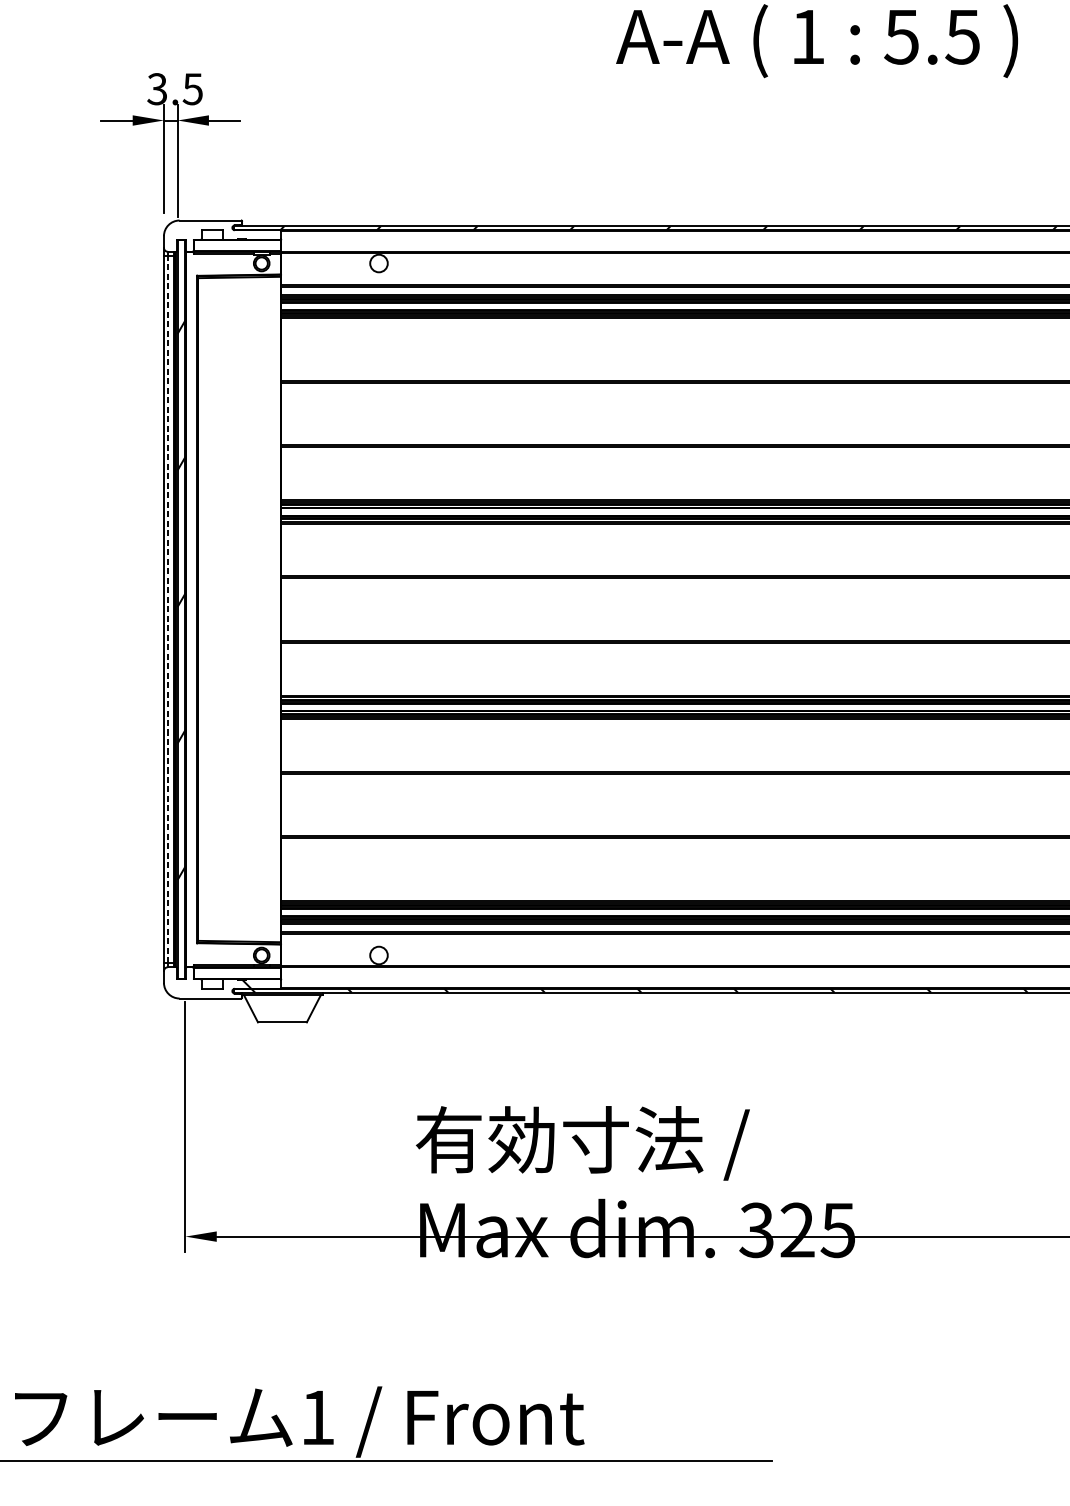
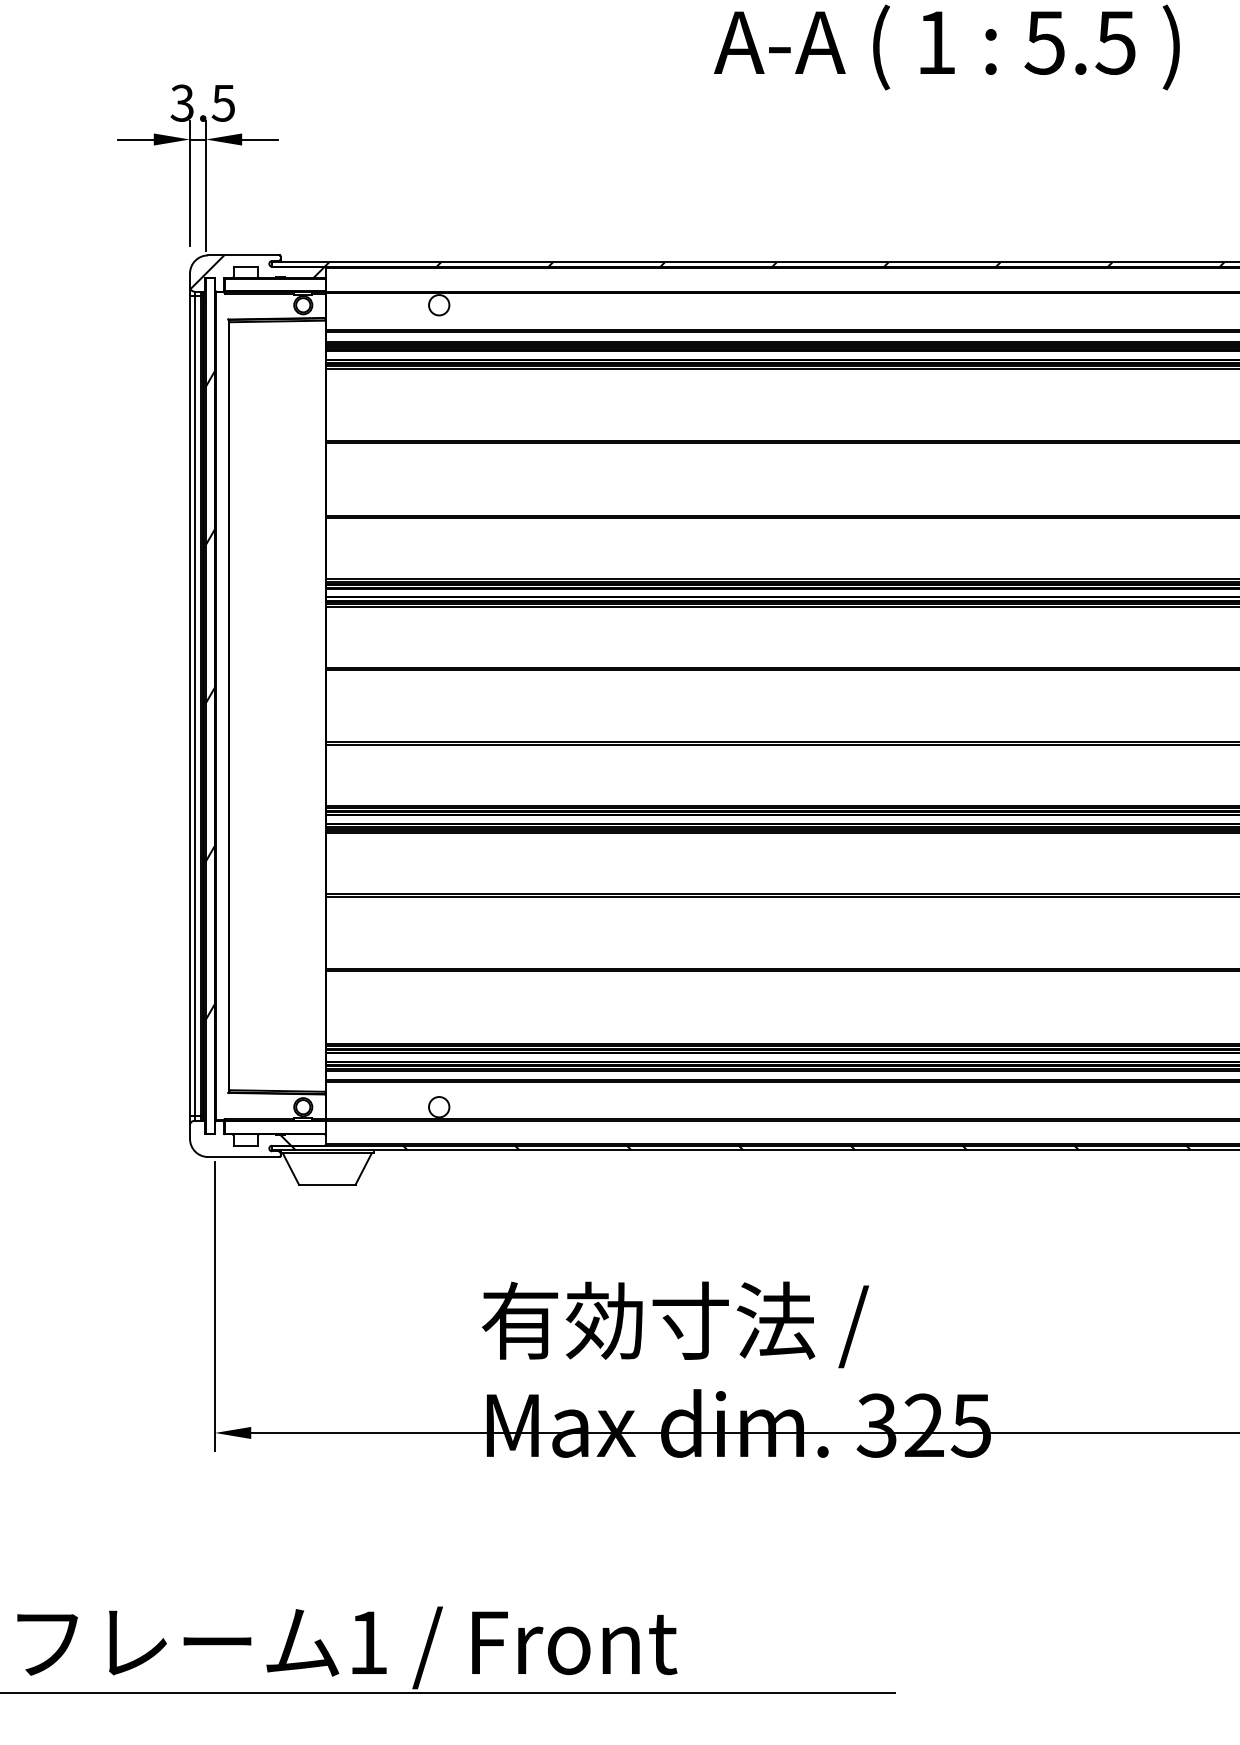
hatch: (222, 235) -> (257, 272), added
line: (167, 608) -> (194, 705), dashed -> solid

